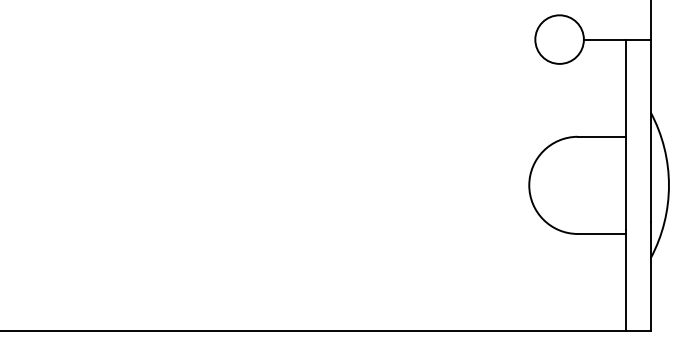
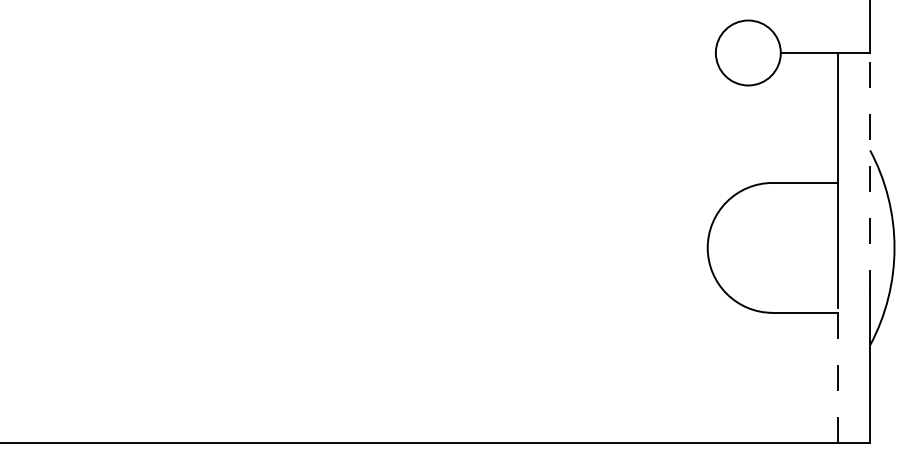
line: (650, 130) -> (869, 174), solid -> dashed
line: (626, 280) -> (837, 375), solid -> dashed

